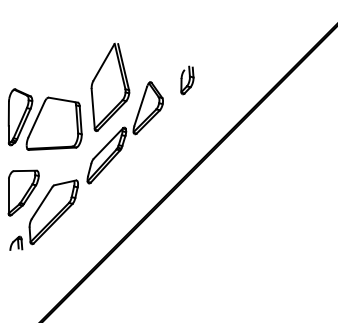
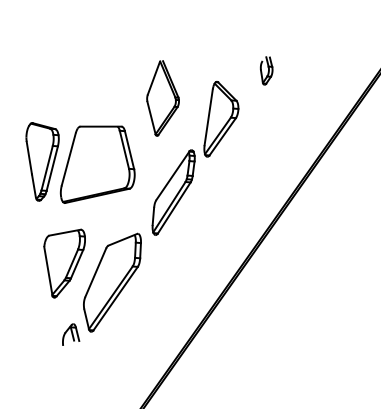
part: (187, 80) -> (266, 70), size x0.7
part: (110, 86) -> (162, 96), size x0.6

